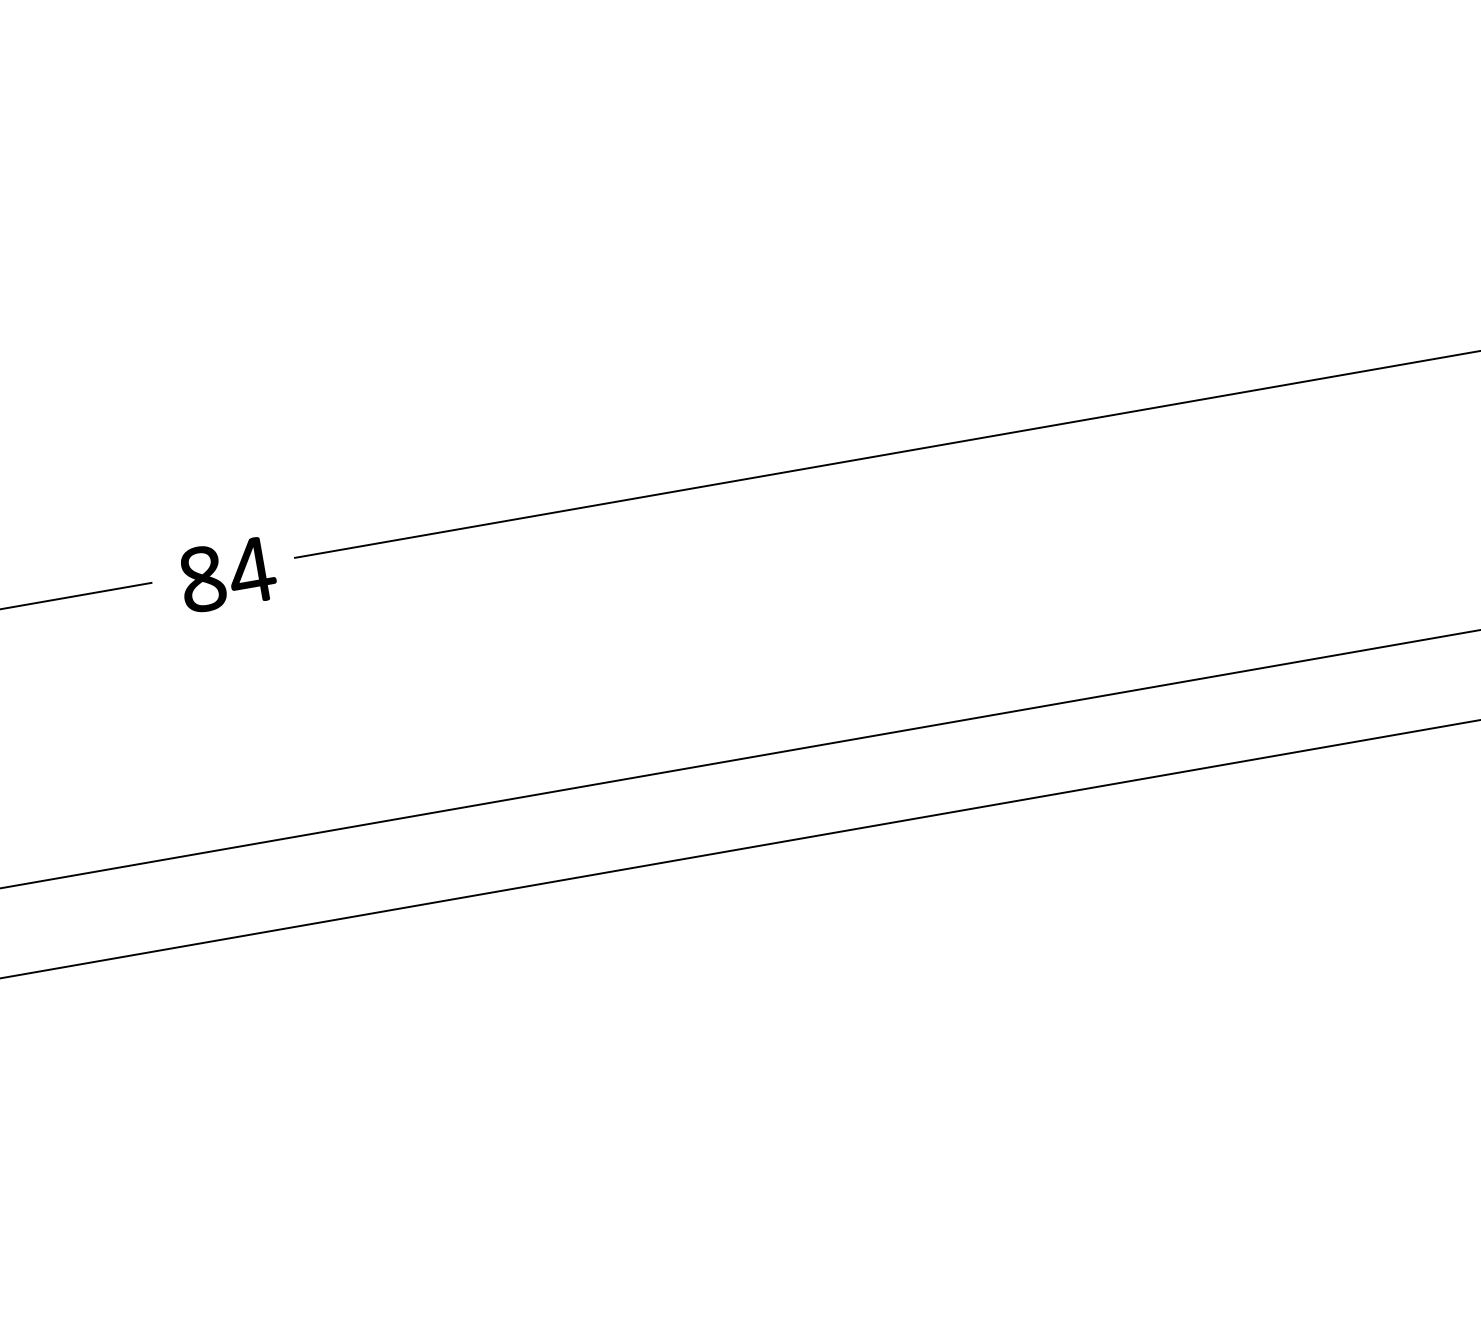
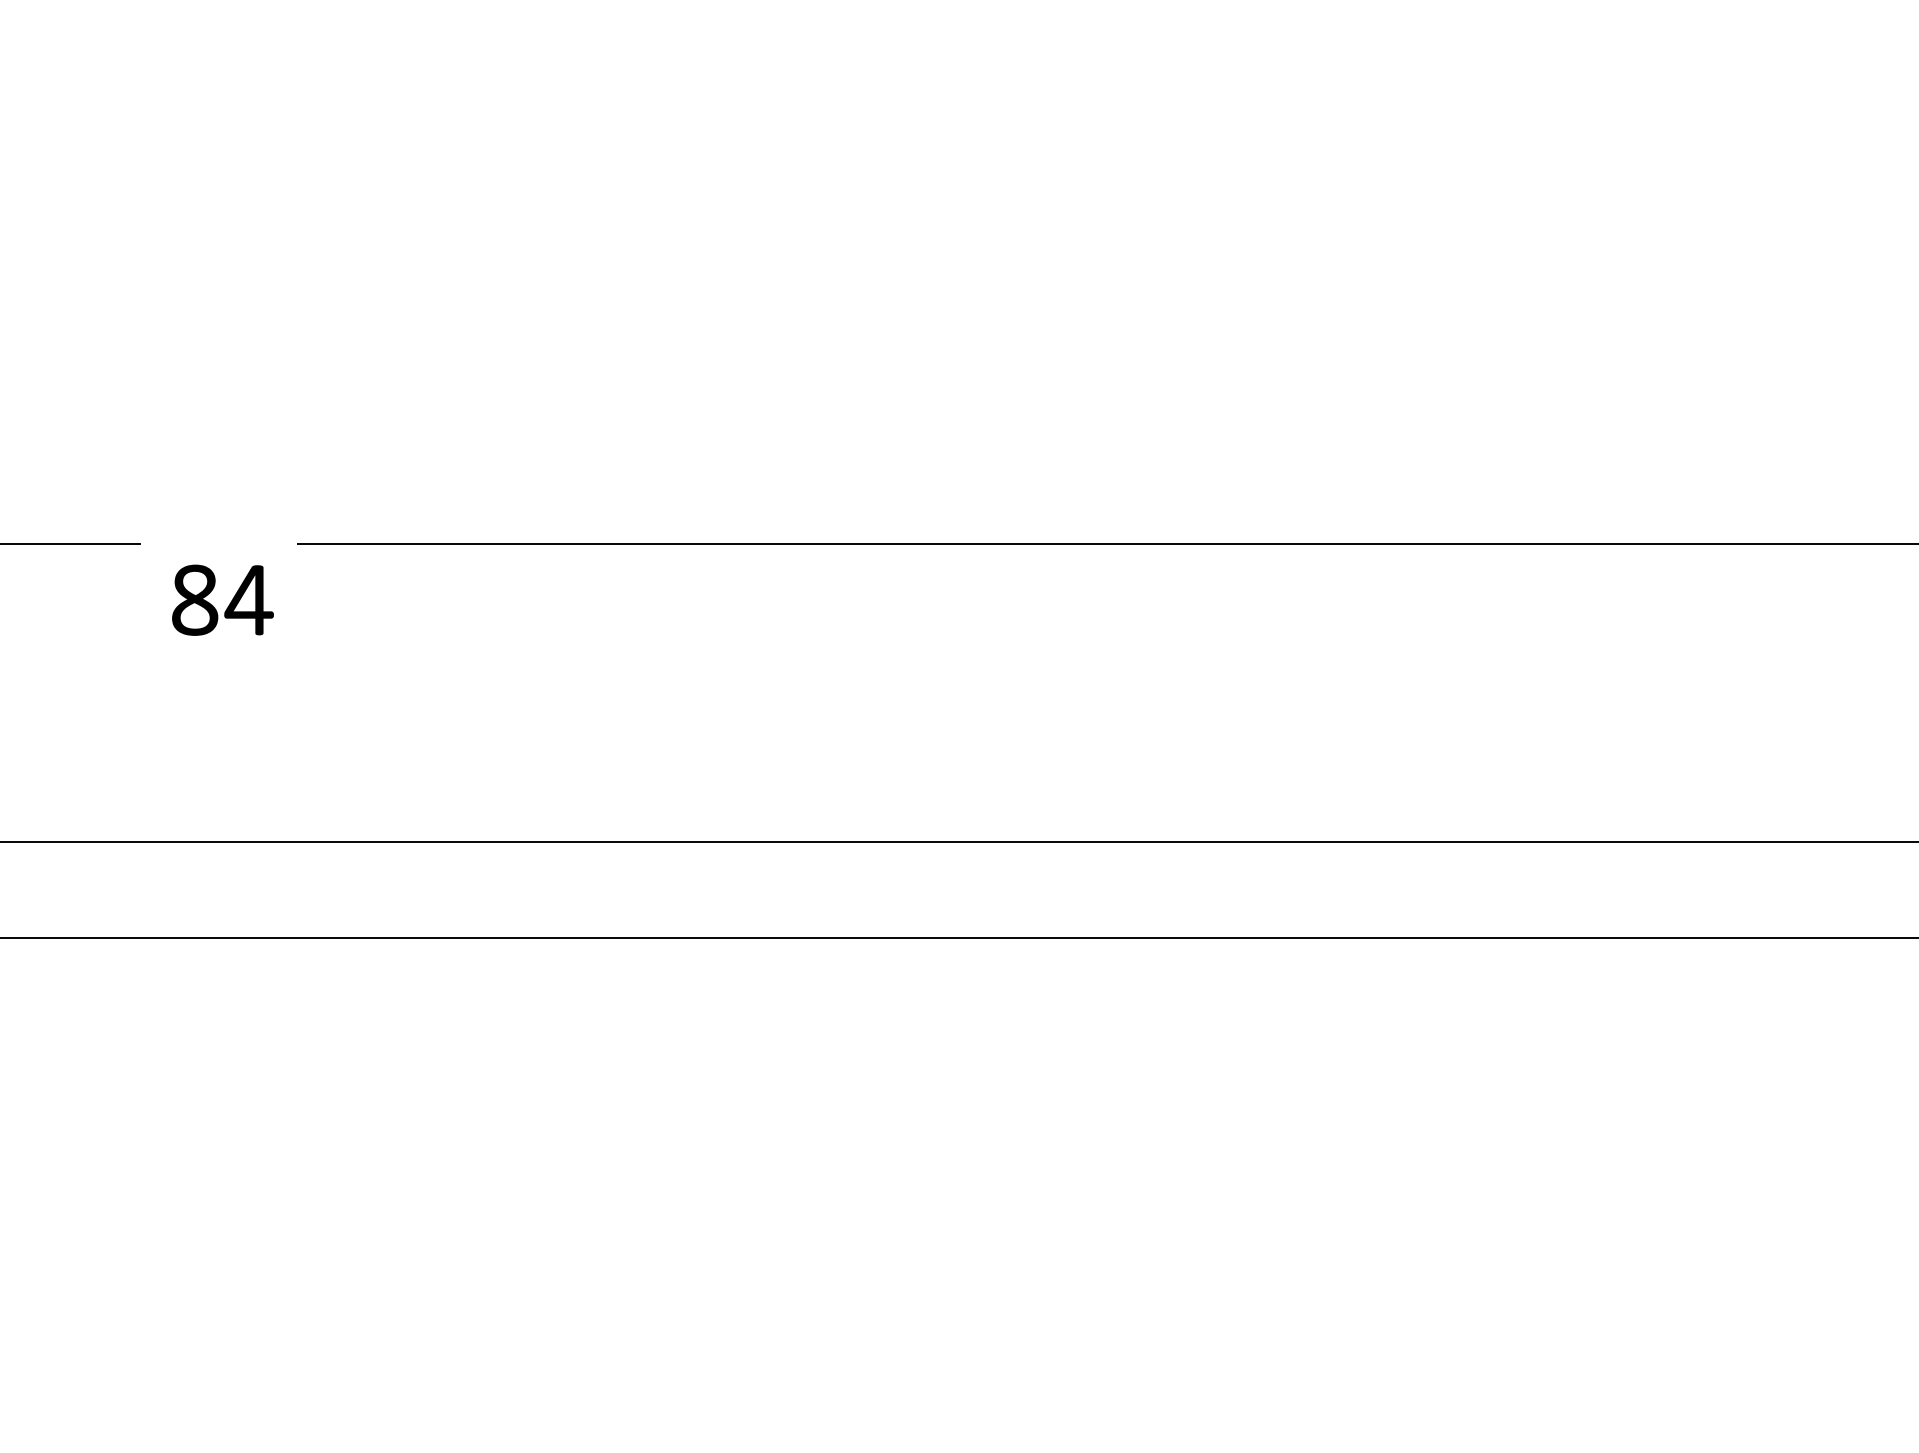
part: (234, 576) -> (229, 603), moved

